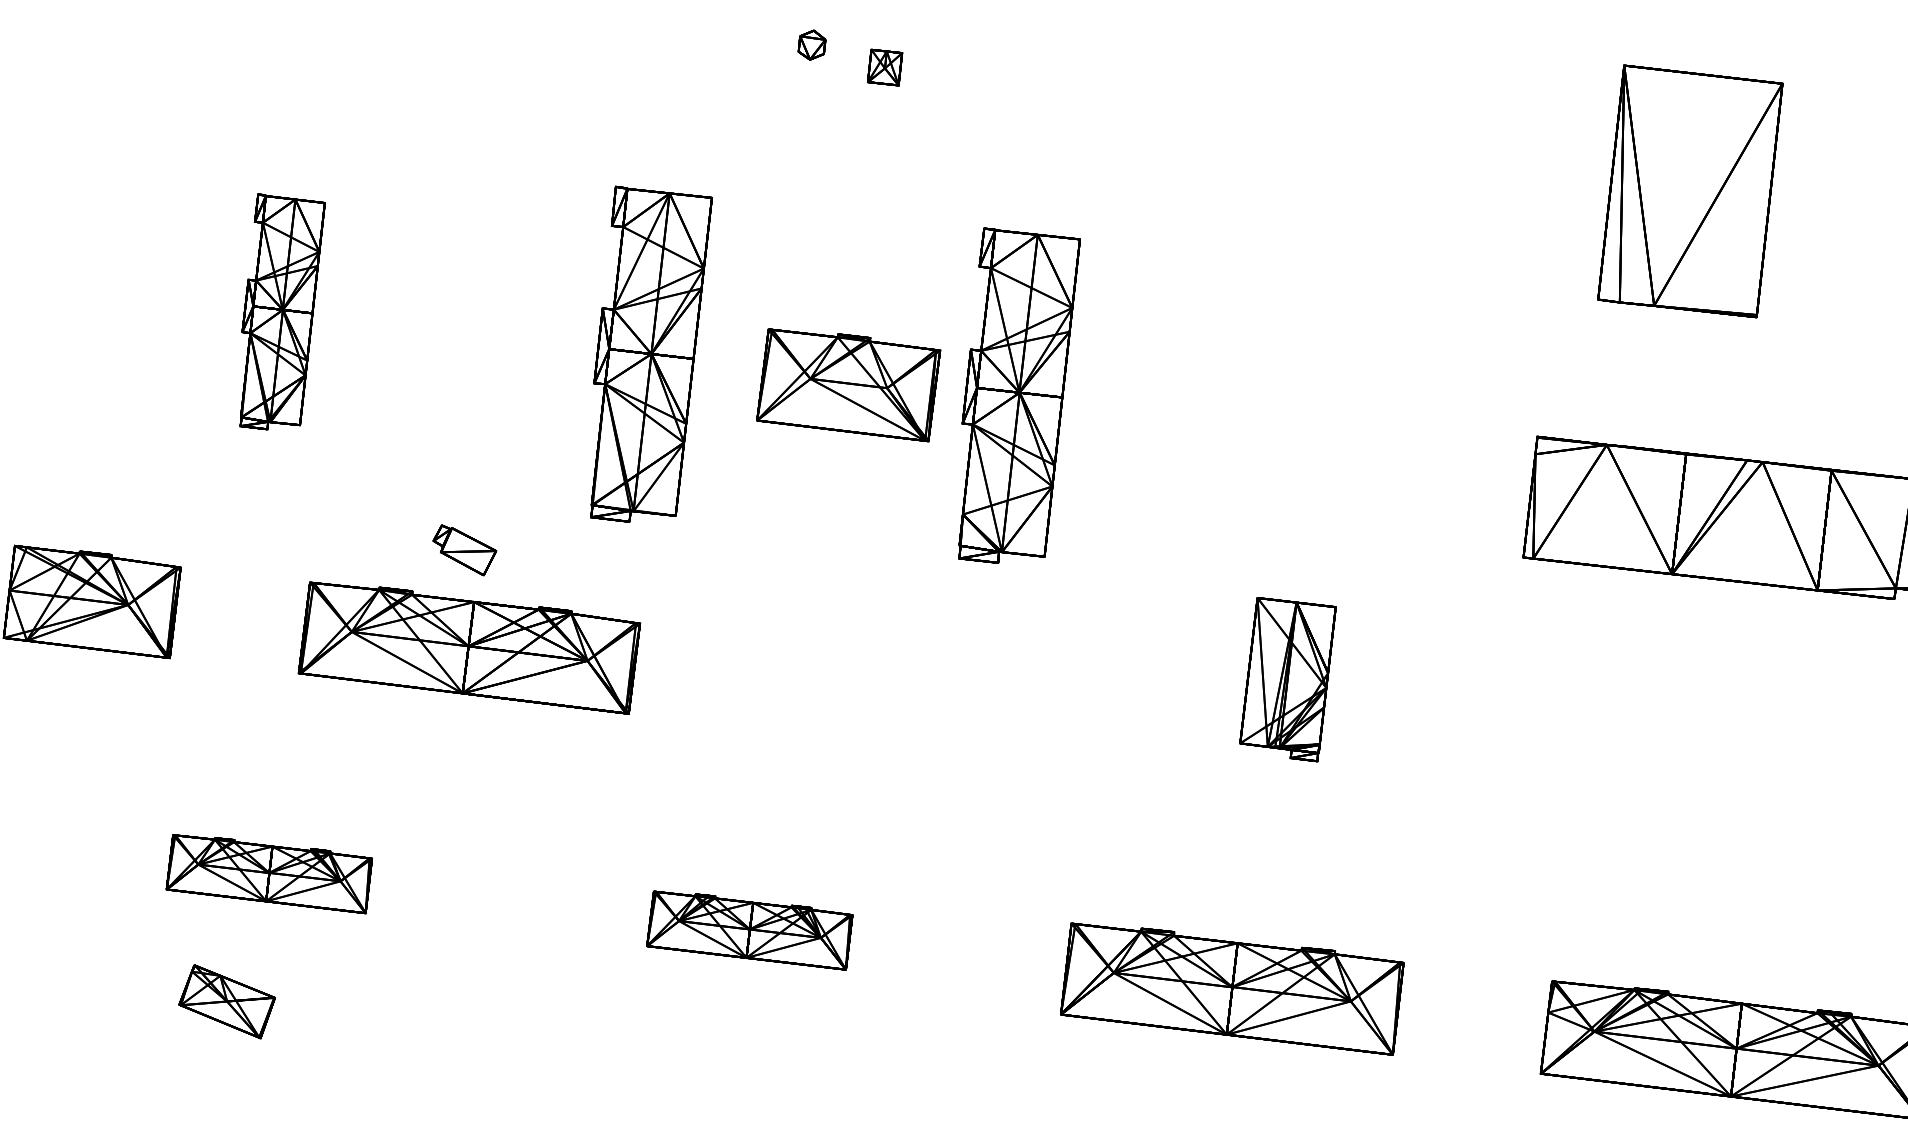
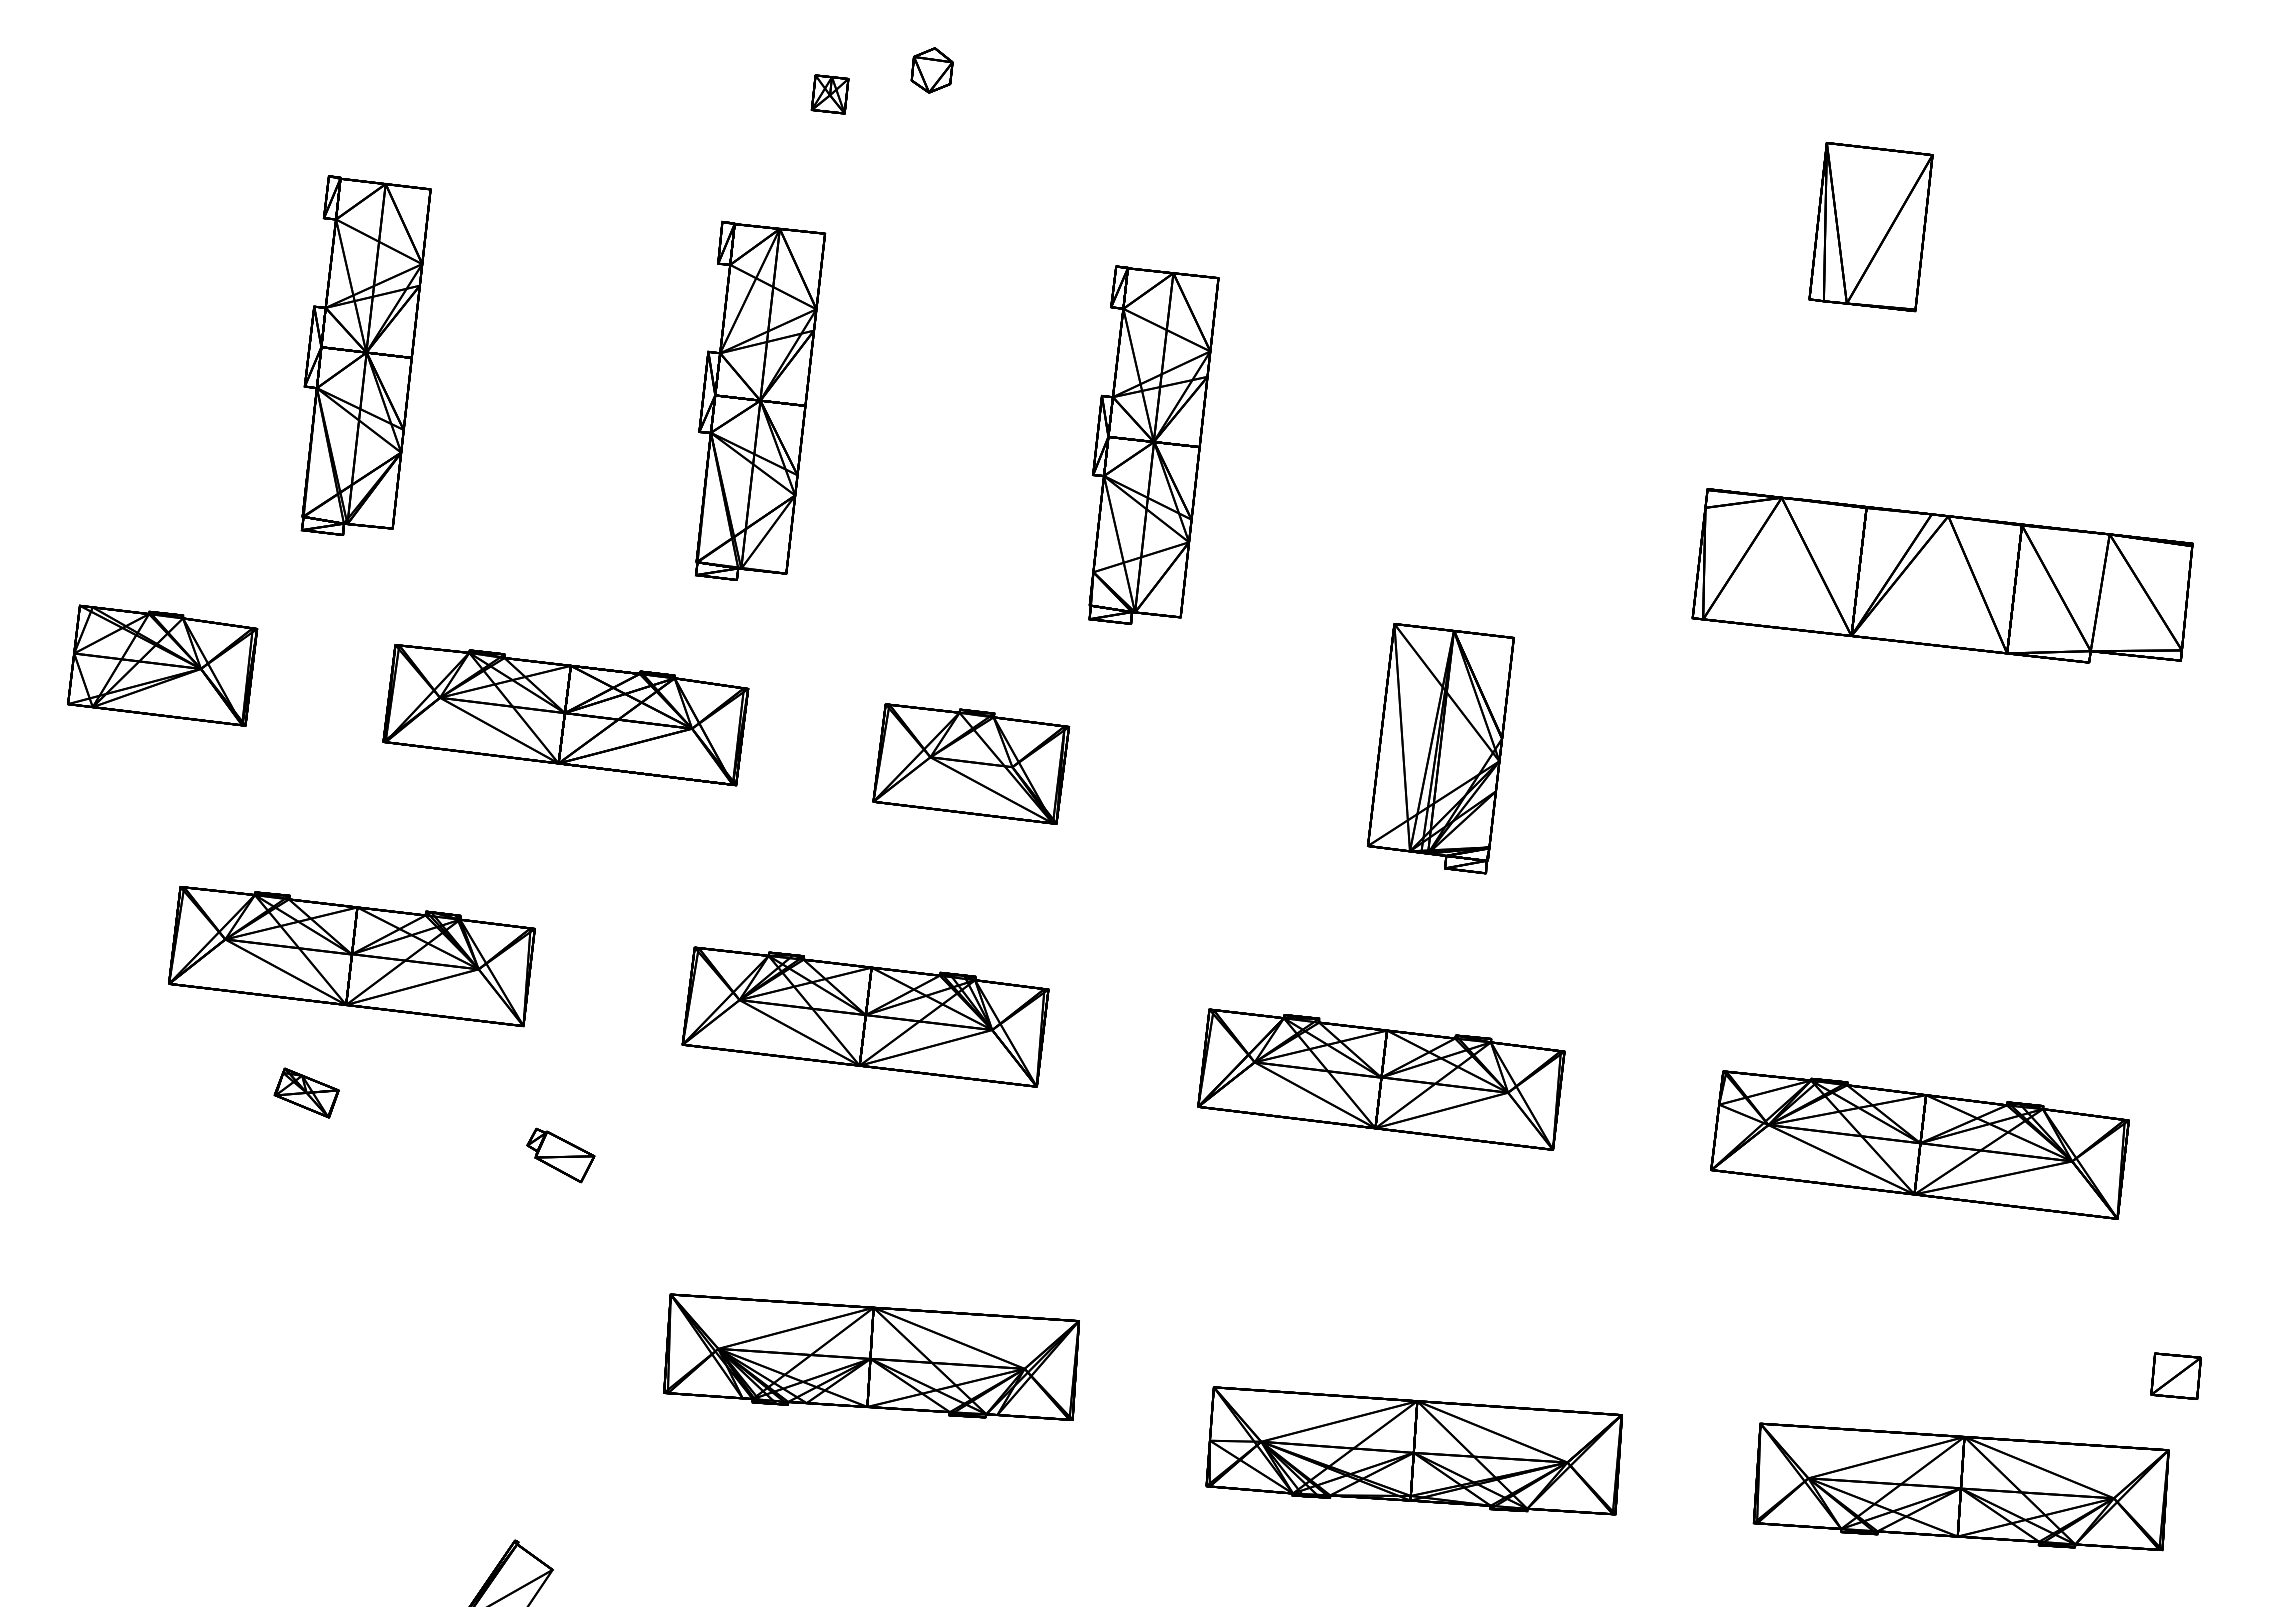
part: (811, 45) -> (931, 70), size x1.43
part: (884, 67) -> (829, 94), moved
part: (1689, 192) -> (1870, 227), size x0.62
part: (282, 311) -> (365, 355), size x1.43
part: (848, 384) -> (971, 763), moved
part: (464, 550) -> (560, 1155), moved
part: (1287, 679) -> (1440, 748), size x1.43
part: (268, 873) -> (351, 956), size x1.67
part: (749, 930) -> (865, 1016), size x1.67
part: (226, 1001) -> (306, 1092), size x0.62

